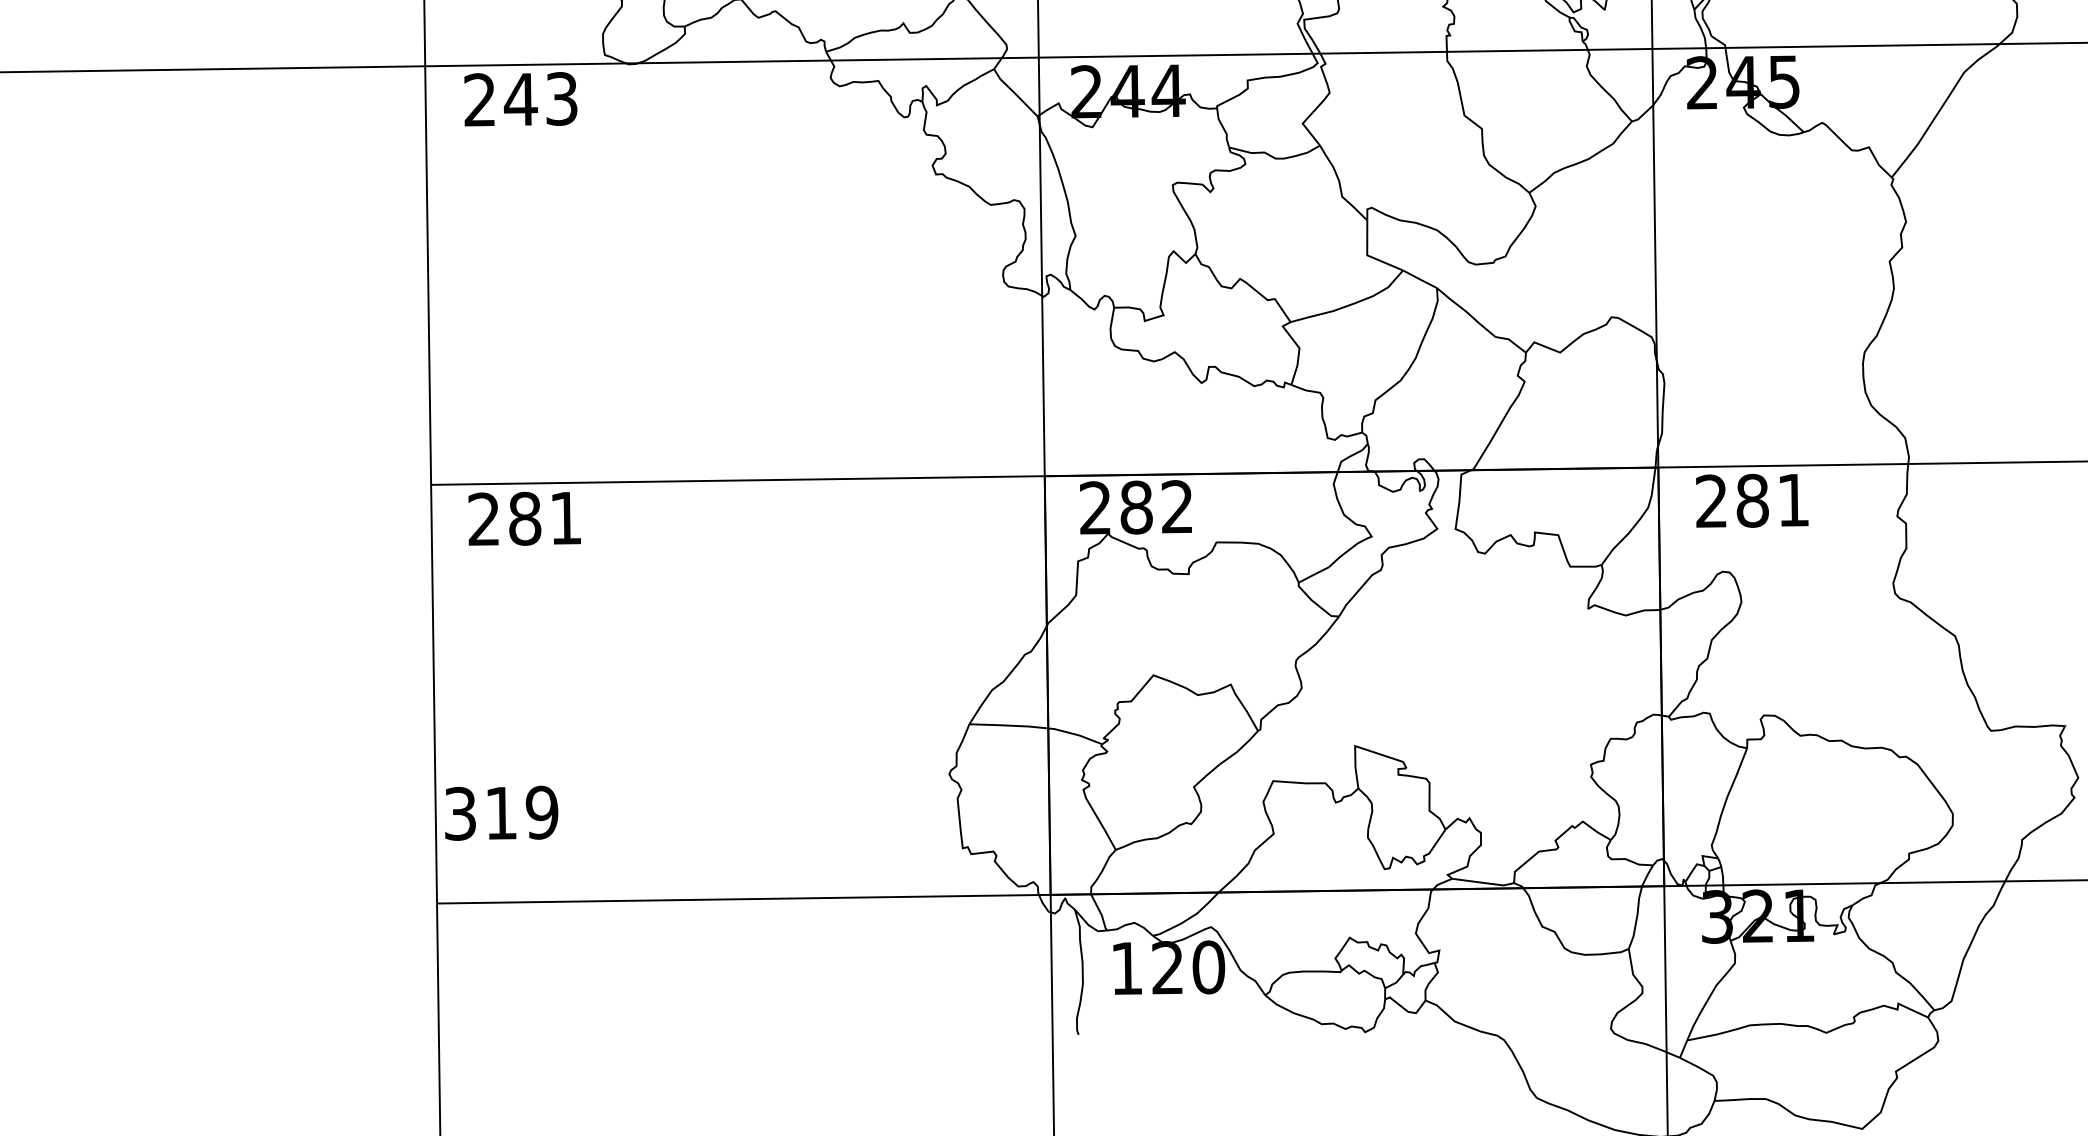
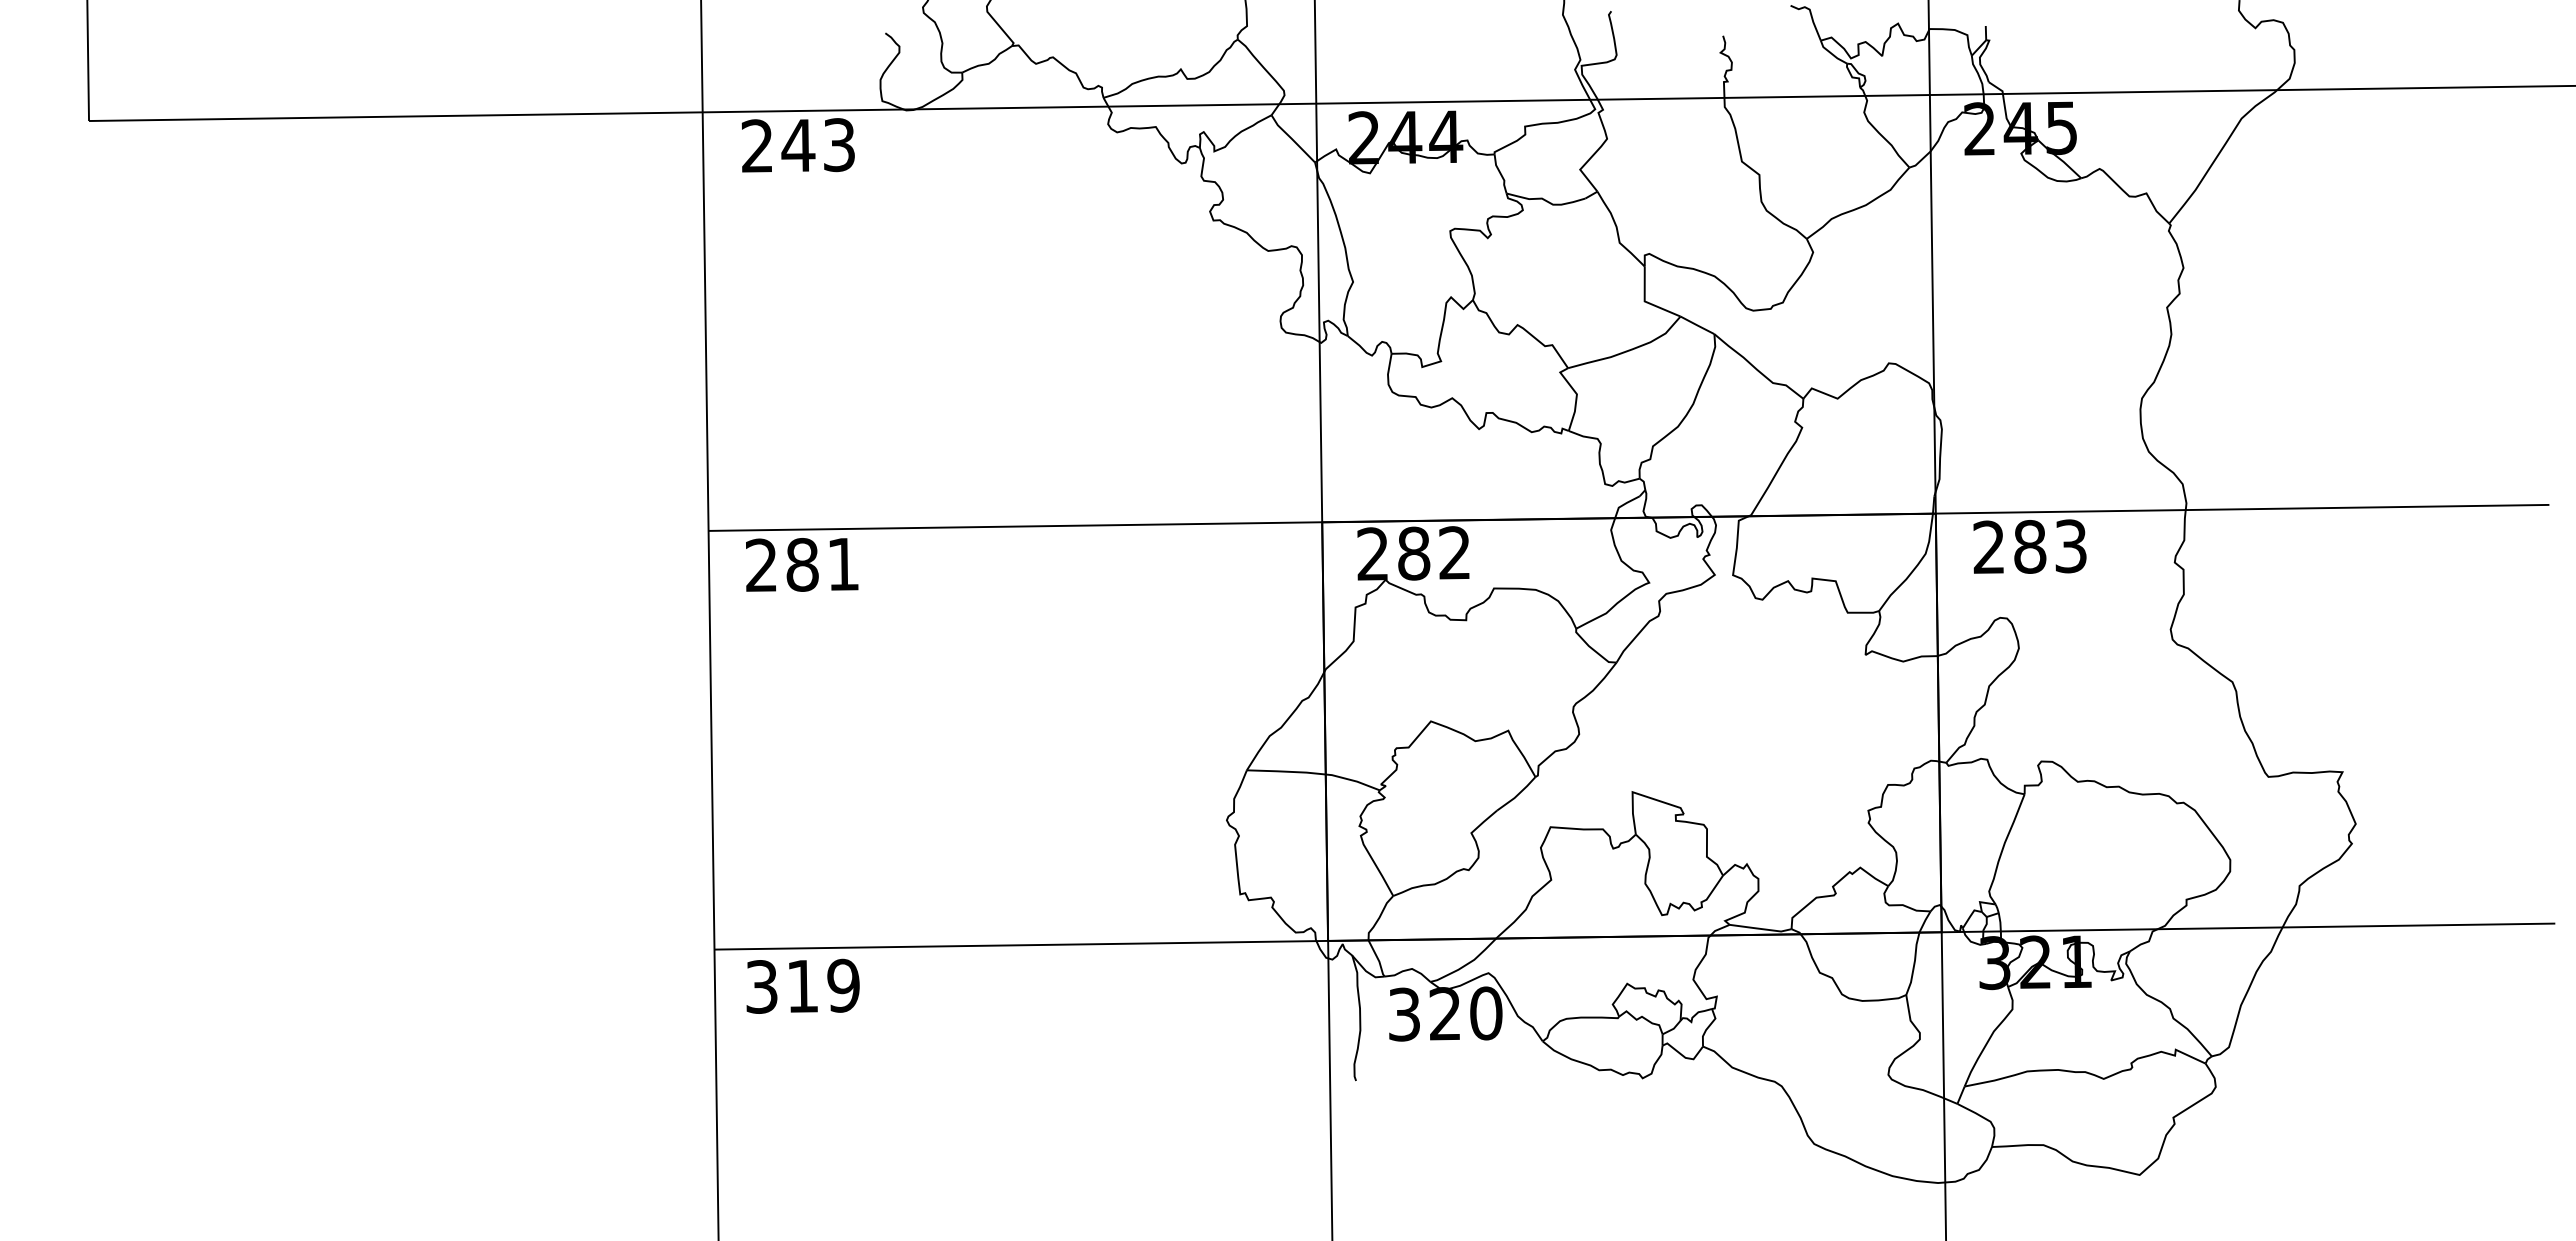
text: (1793, 500) -> (2070, 546), 281 -> 283
text: (501, 812) -> (802, 985), moved
text: (1127, 968) -> (1404, 1014), 120 -> 320

